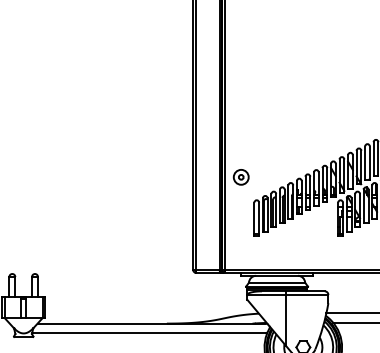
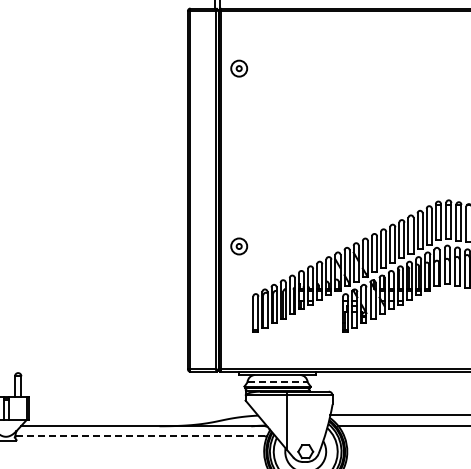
part: (241, 177) -> (239, 246), moved
line: (277, 282) -> (278, 382), solid -> dashed
line: (148, 333) -> (139, 436), solid -> dashed

